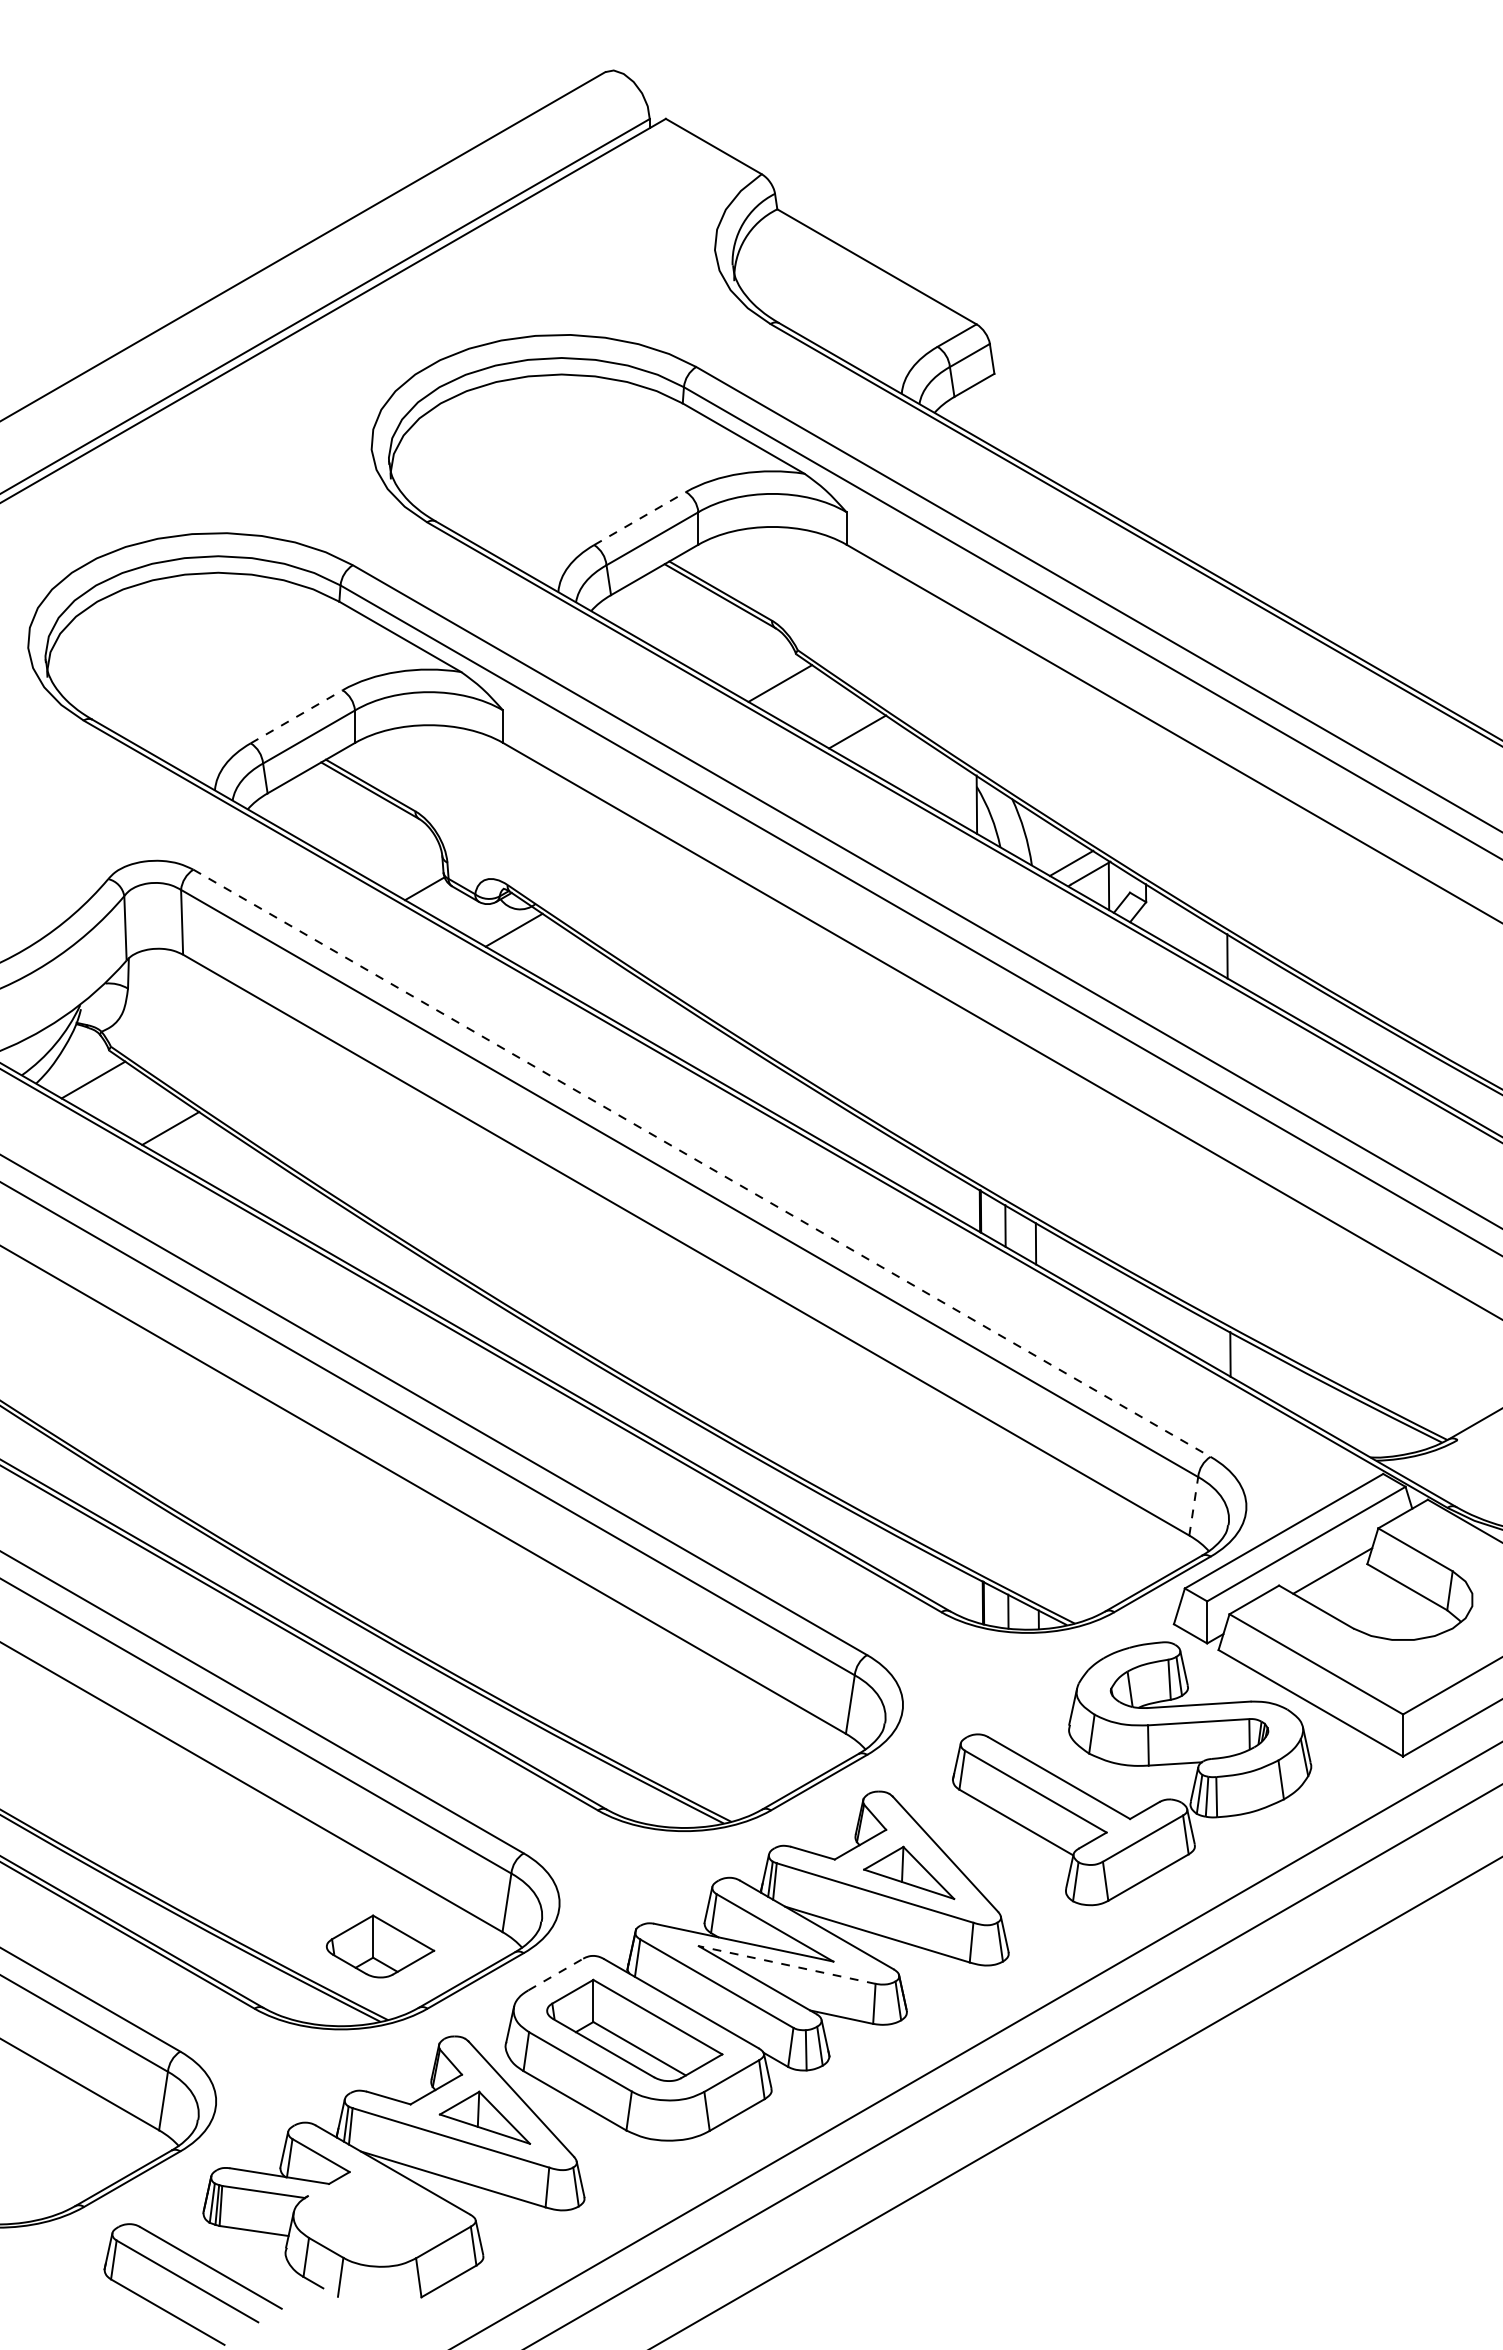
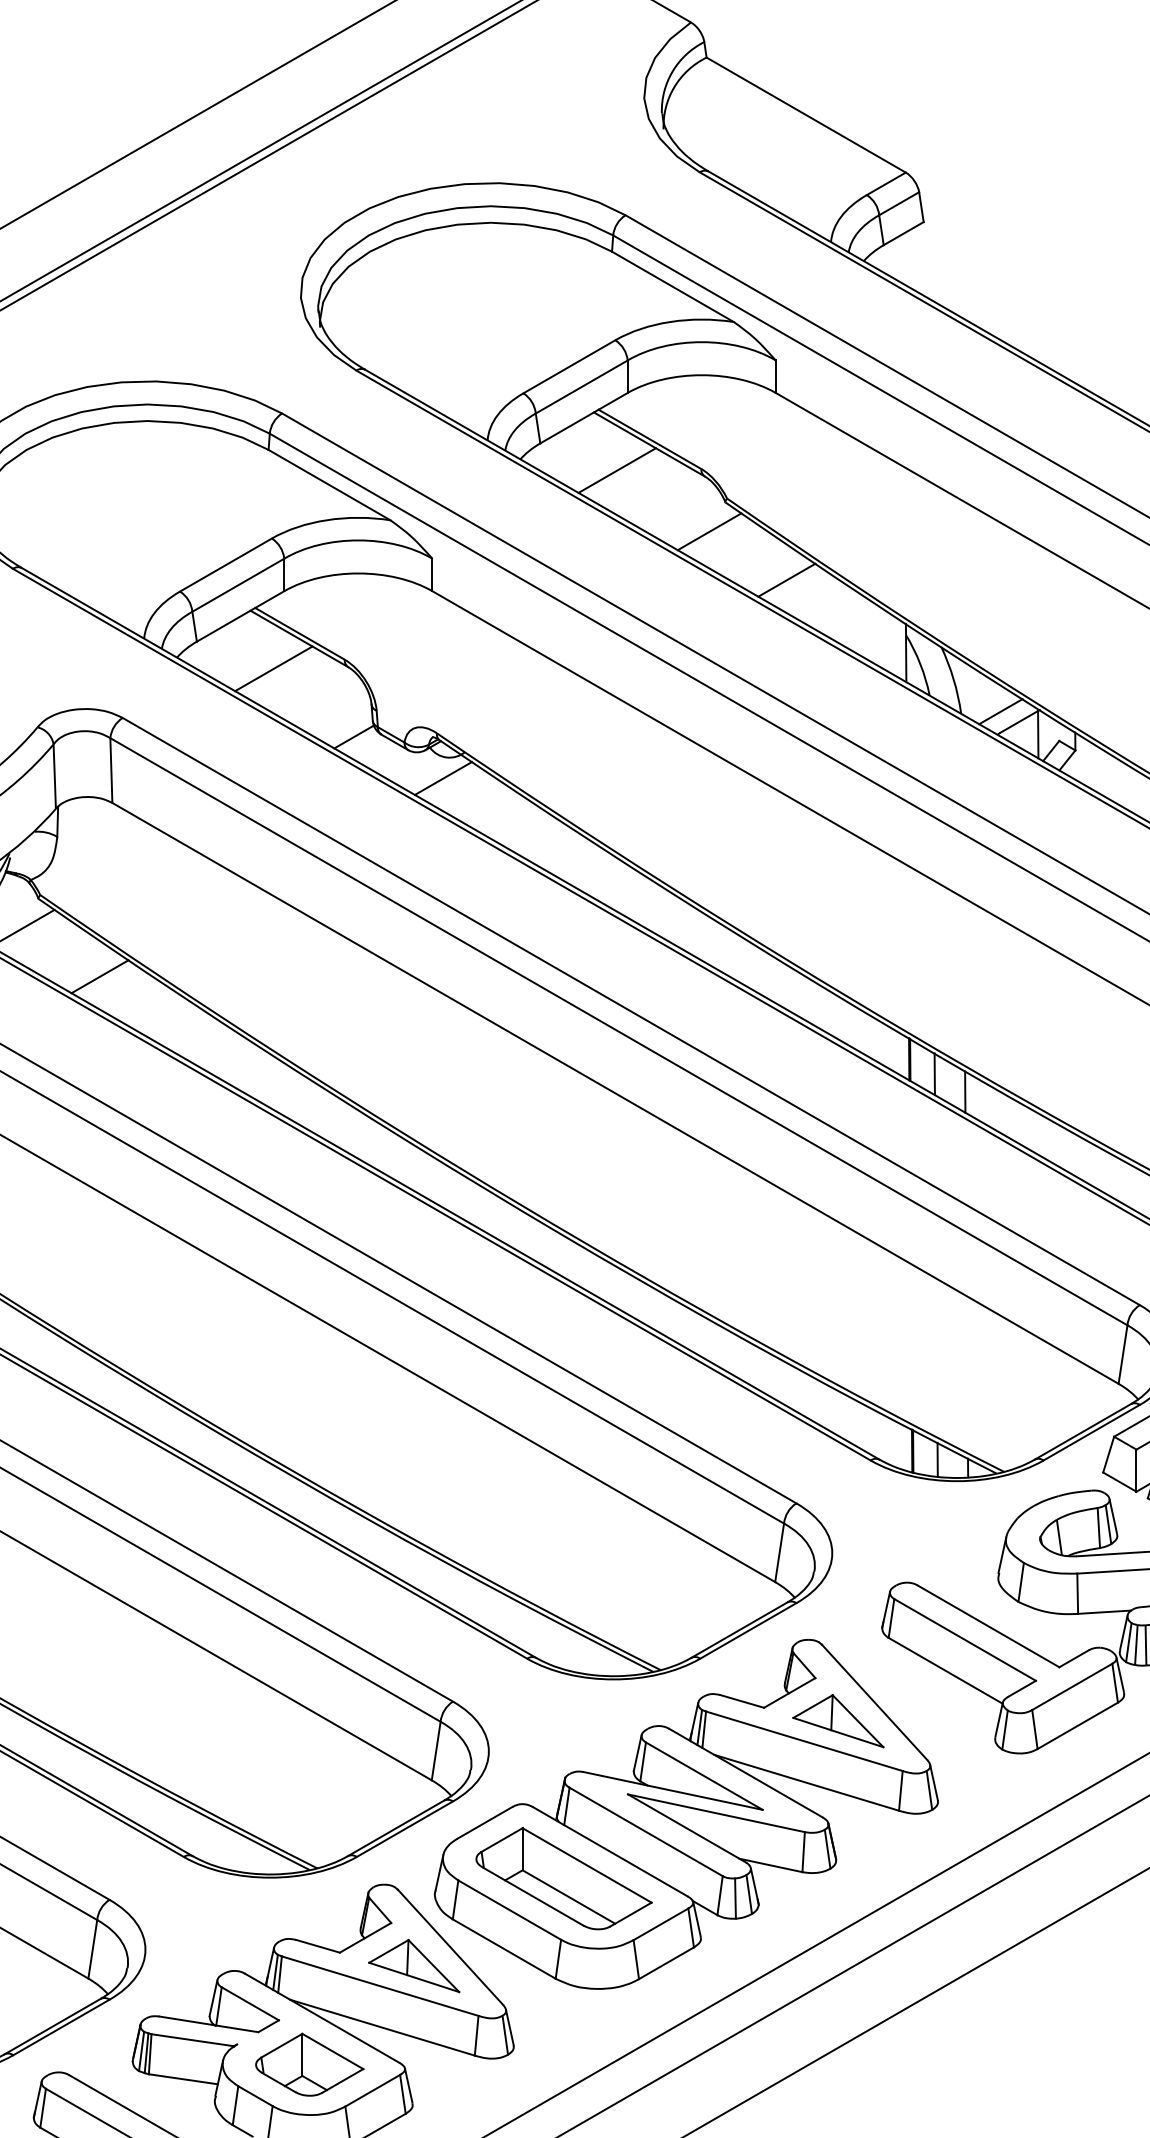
line: (640, 518) -> (569, 366), dashed -> solid
line: (687, 622) -> (616, 470), added
line: (297, 716) -> (226, 564), dashed -> solid
line: (344, 820) -> (273, 668), added
line: (702, 1163) -> (631, 1011), dashed -> solid
line: (1193, 1506) -> (1122, 1354), dashed -> solid
part: (380, 1946) -> (309, 2064), moved
line: (786, 1964) -> (715, 1812), dashed -> solid
line: (555, 1974) -> (484, 1822), dashed -> solid

